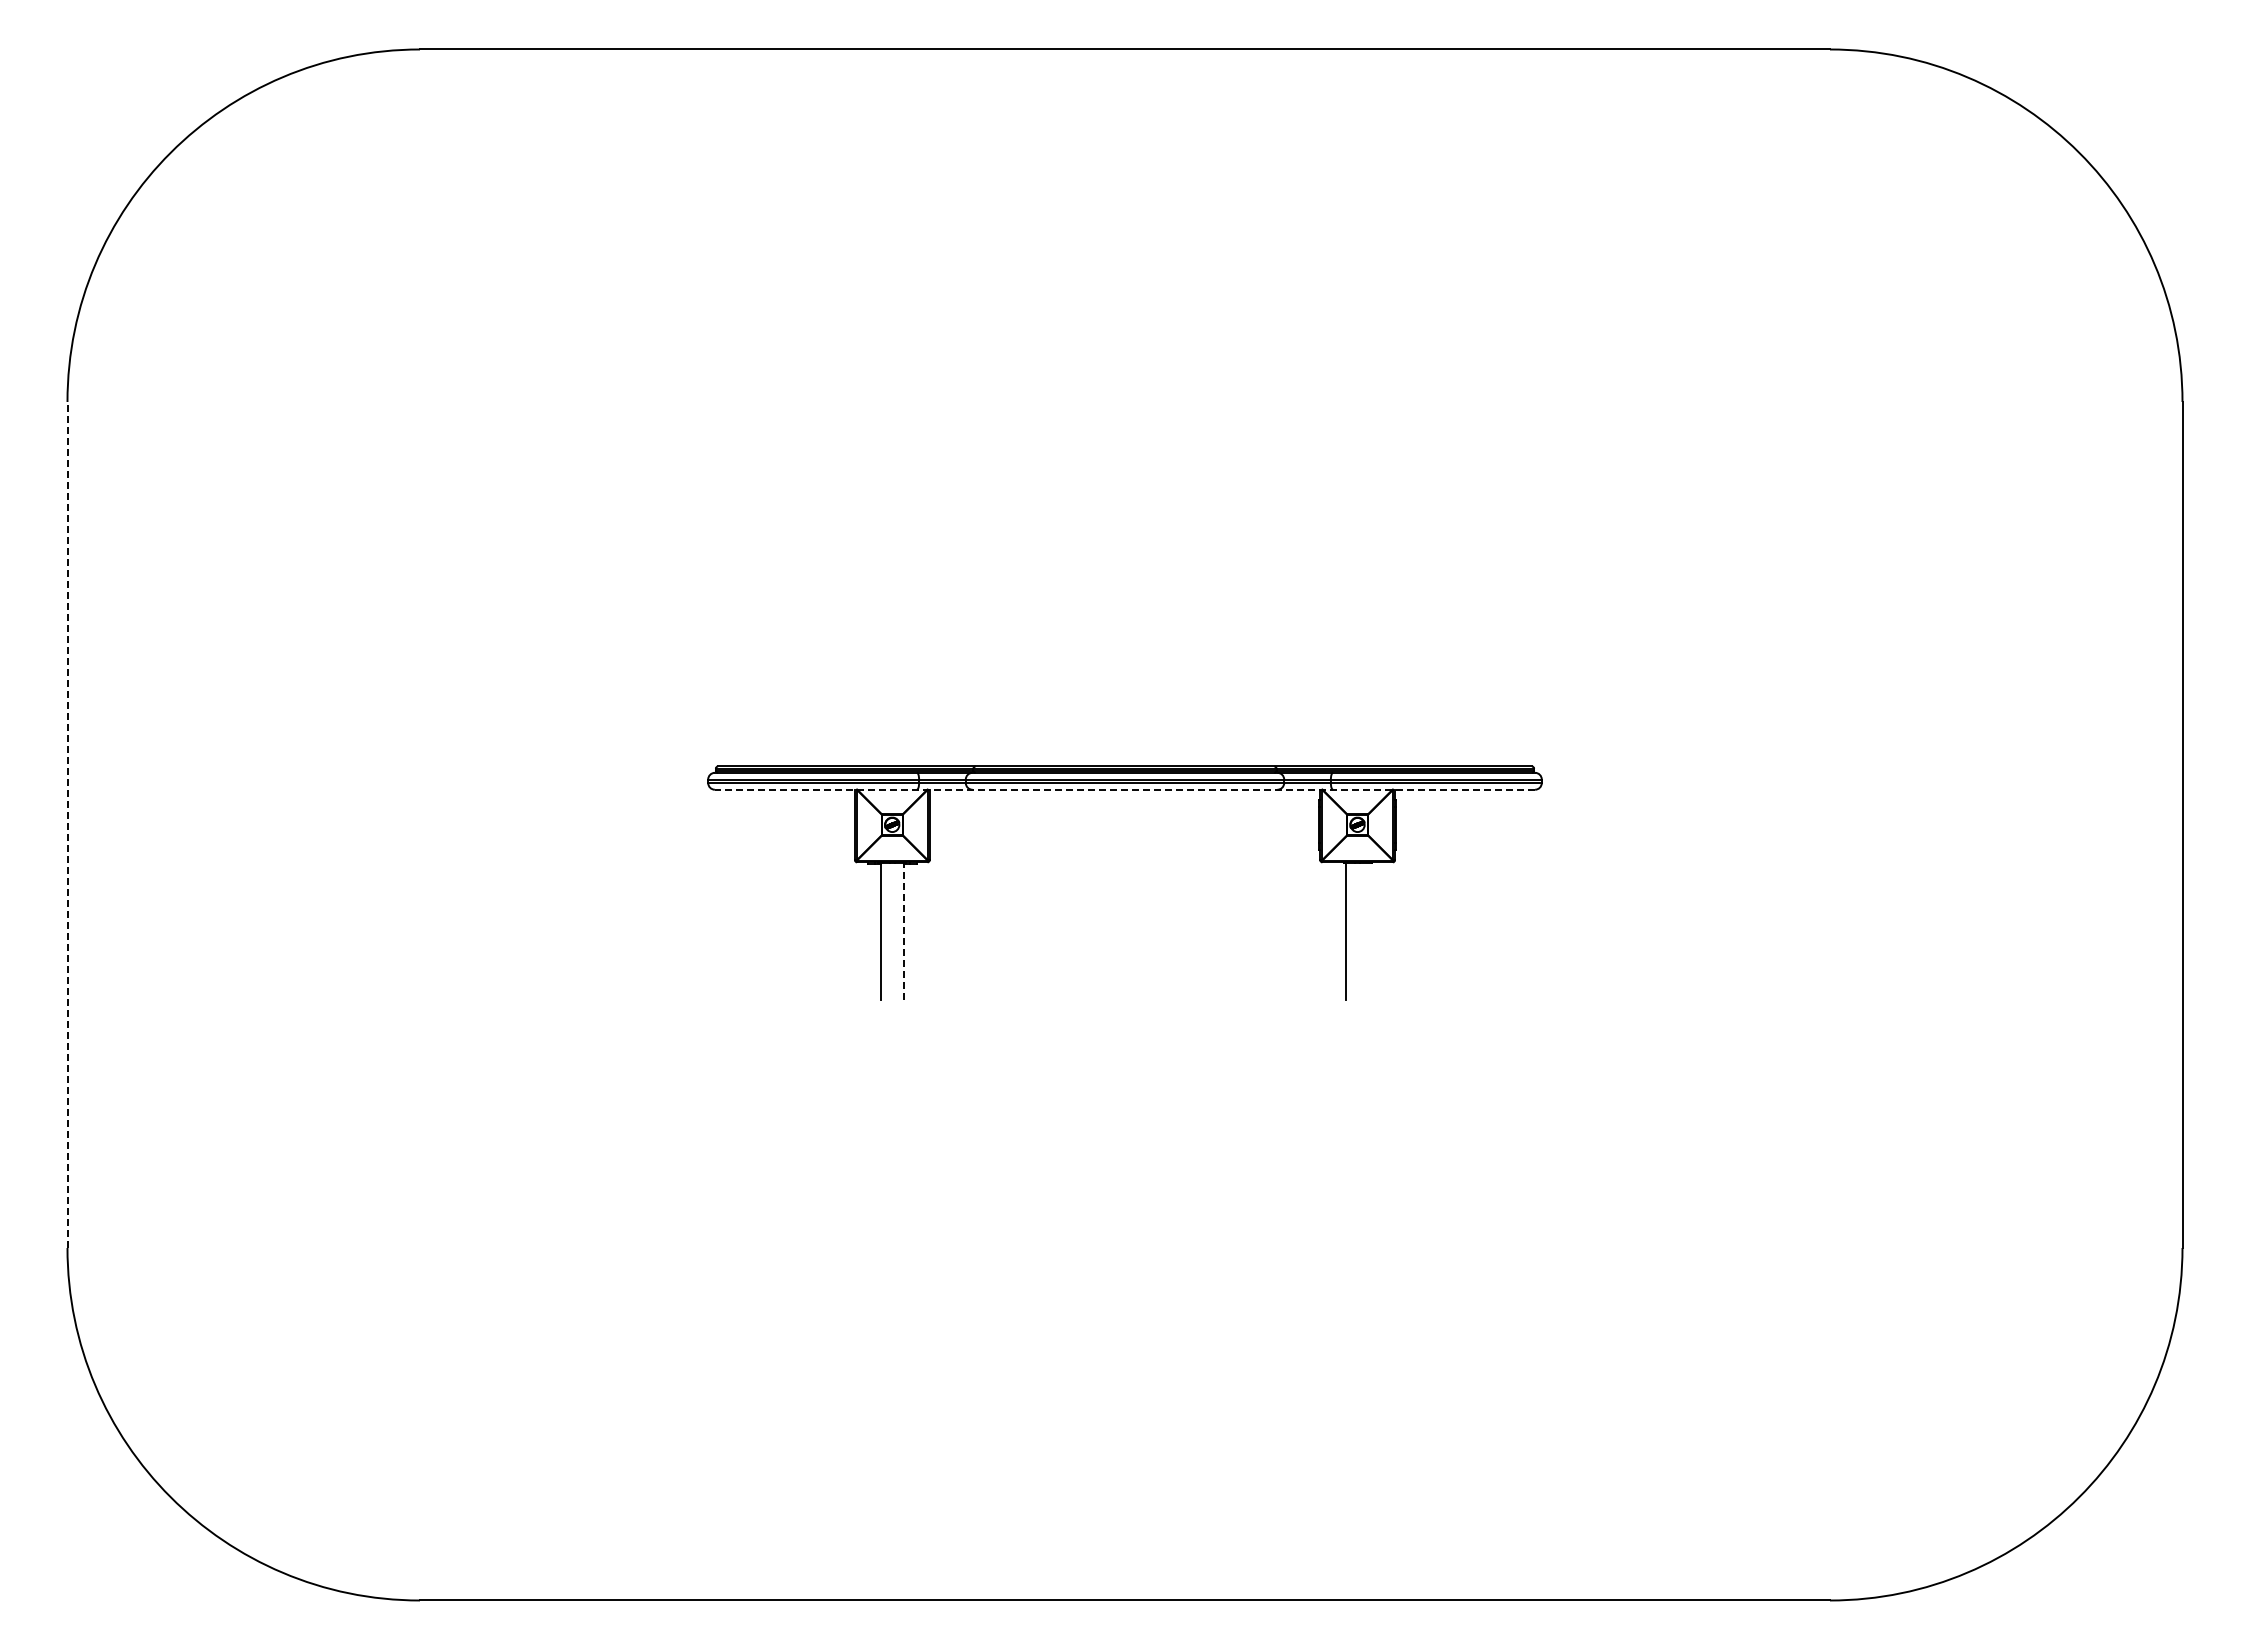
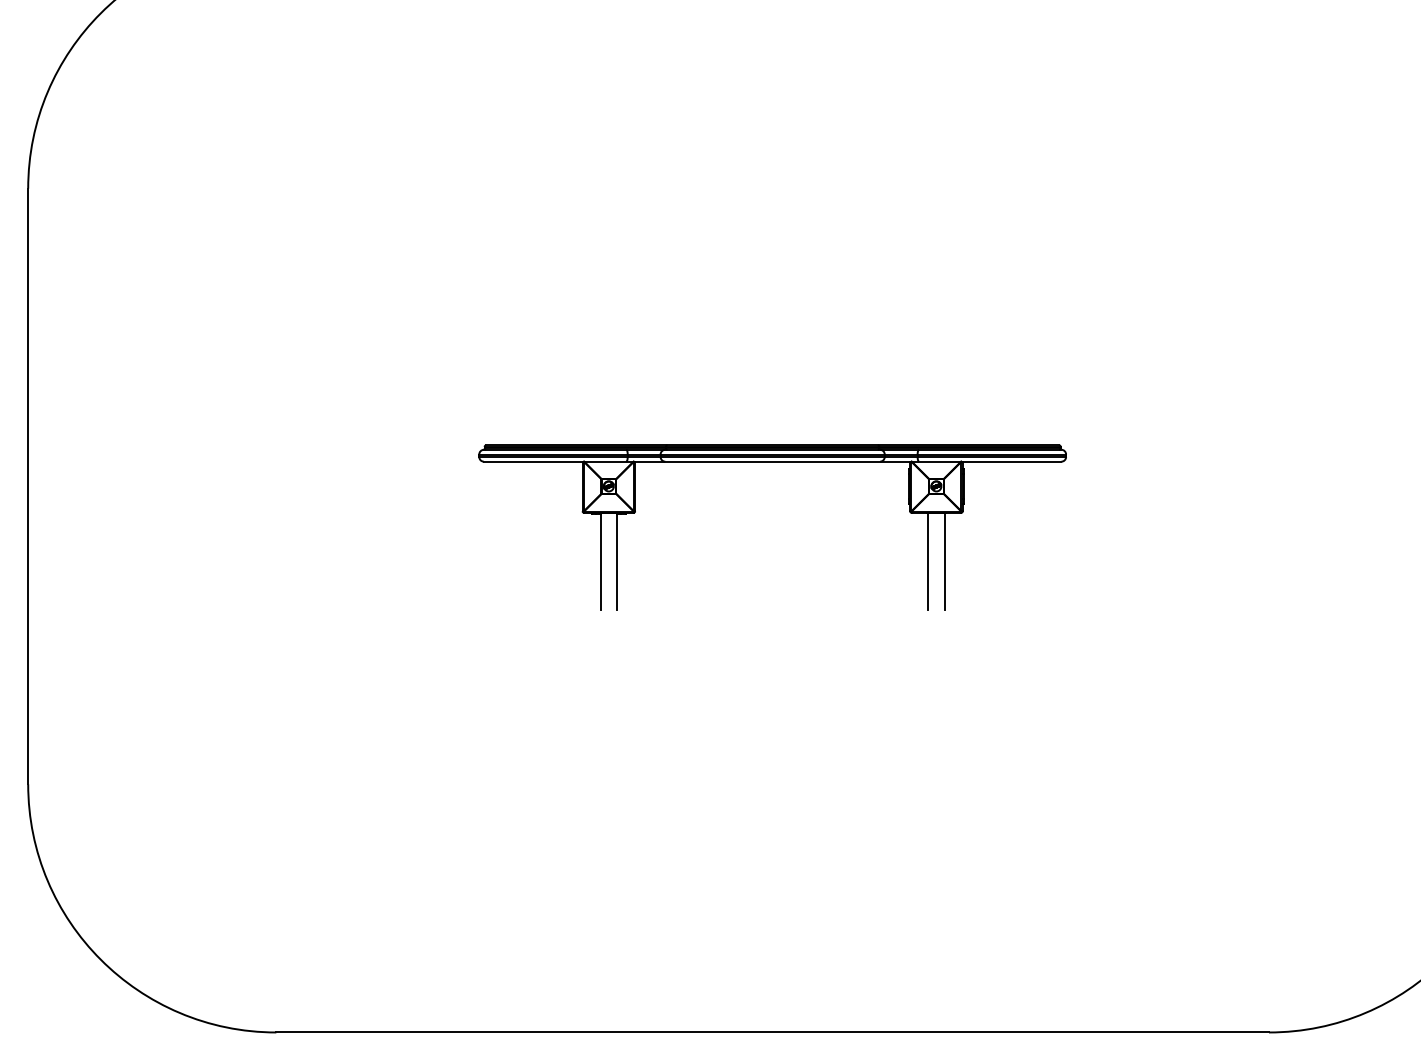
line: (1124, 789) -> (772, 461), dashed -> solid
line: (67, 824) -> (28, 486), dashed -> solid
line: (904, 931) -> (617, 561), dashed -> solid
line: (1369, 931) -> (944, 561), added

